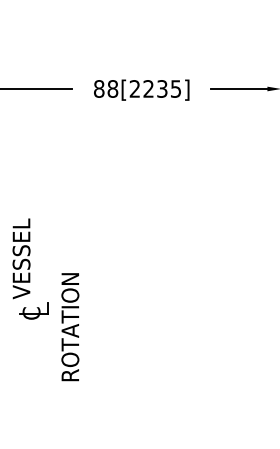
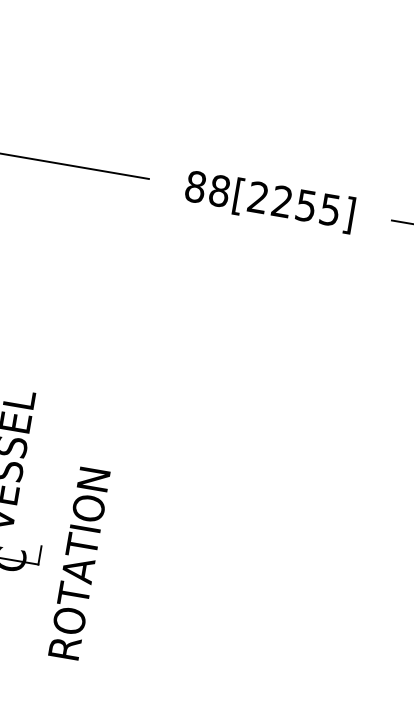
text: (162, 88) -> (306, 205), 88[2235] -> 88[2255]
text: (70, 327) -> (79, 564), moved

